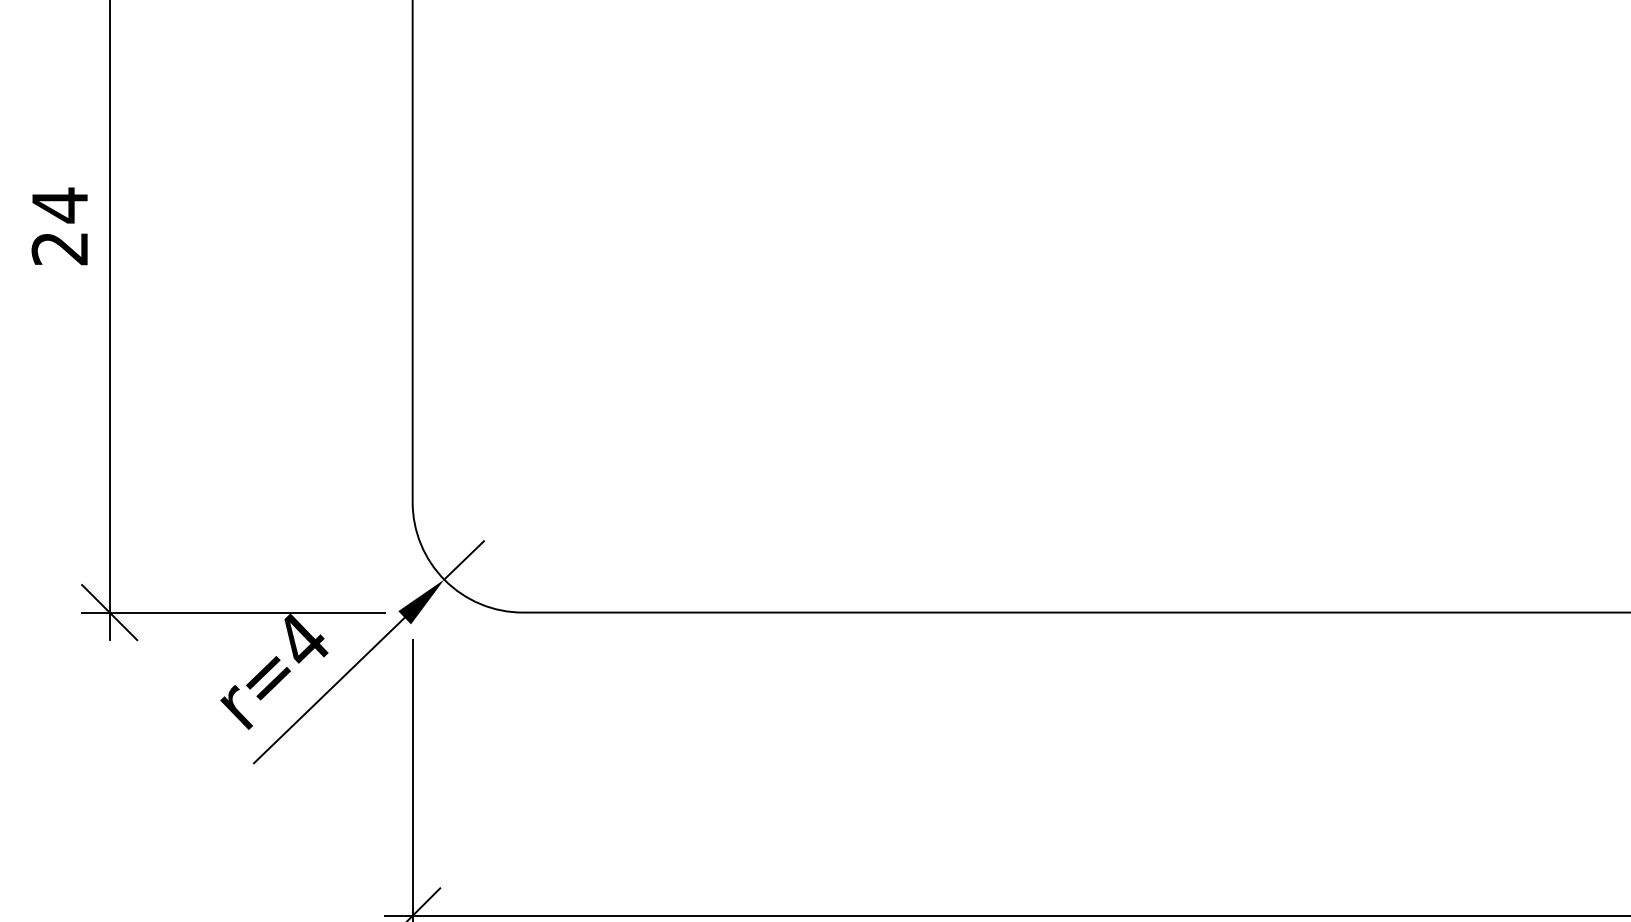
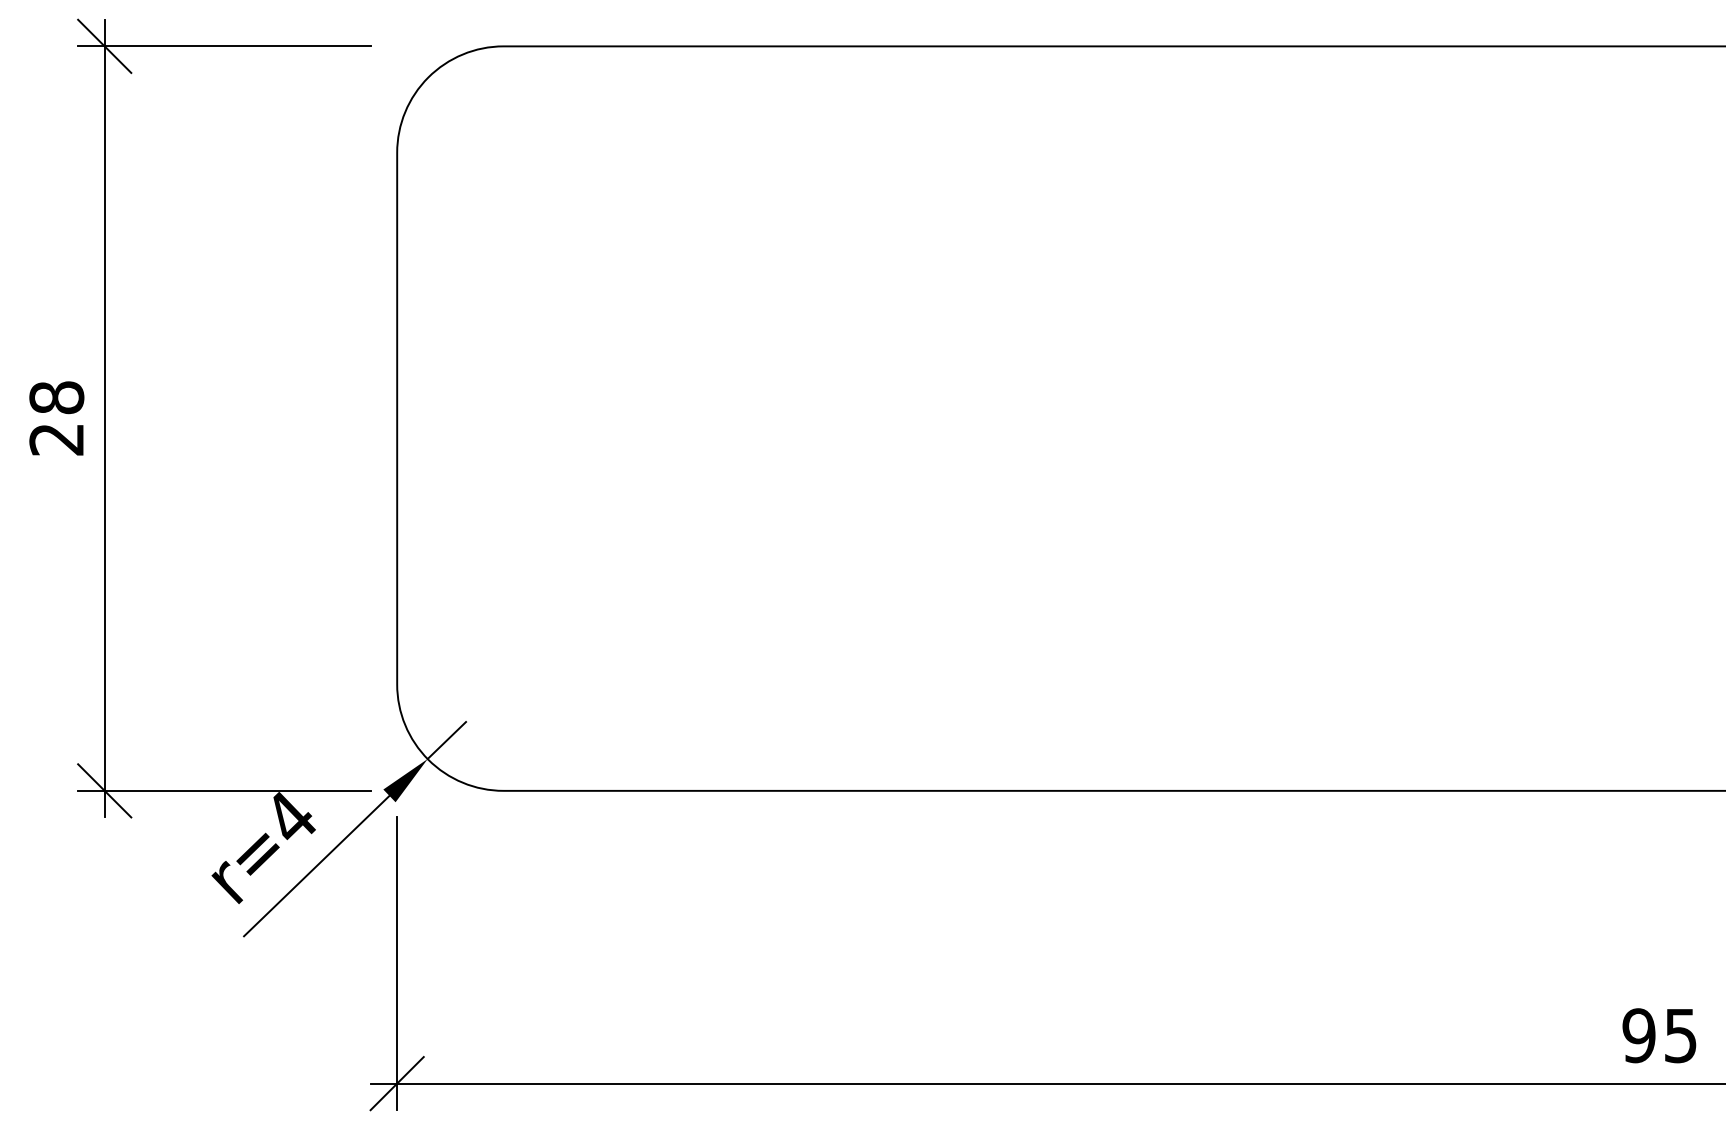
text: (59, 205) -> (56, 397), 24 -> 28

